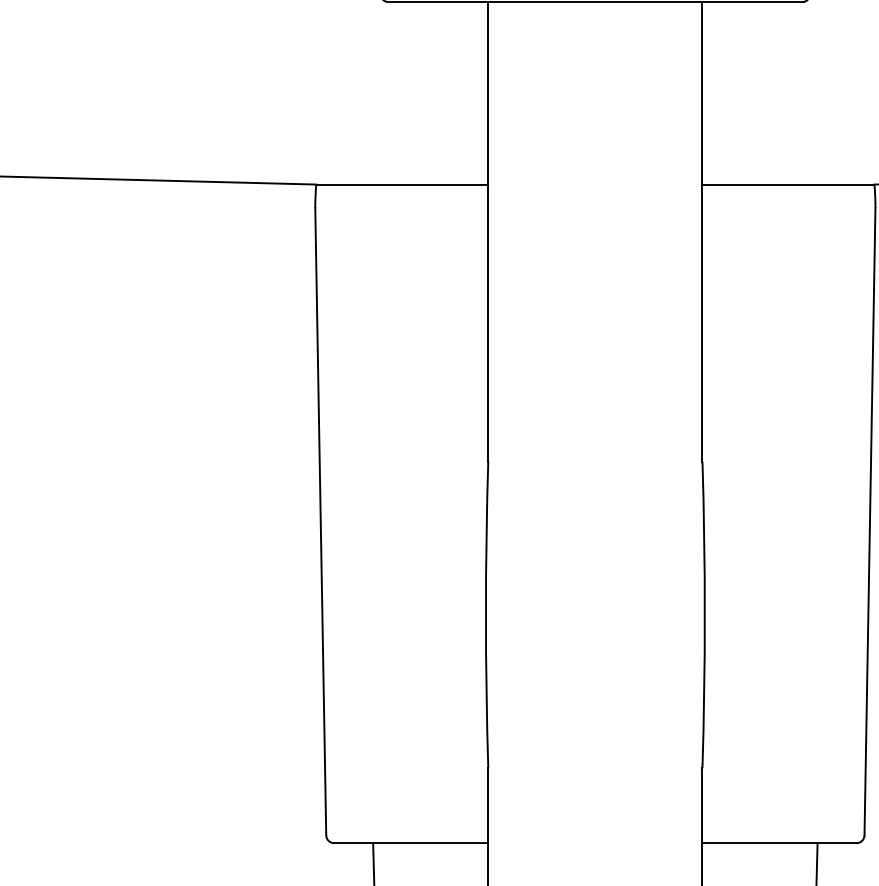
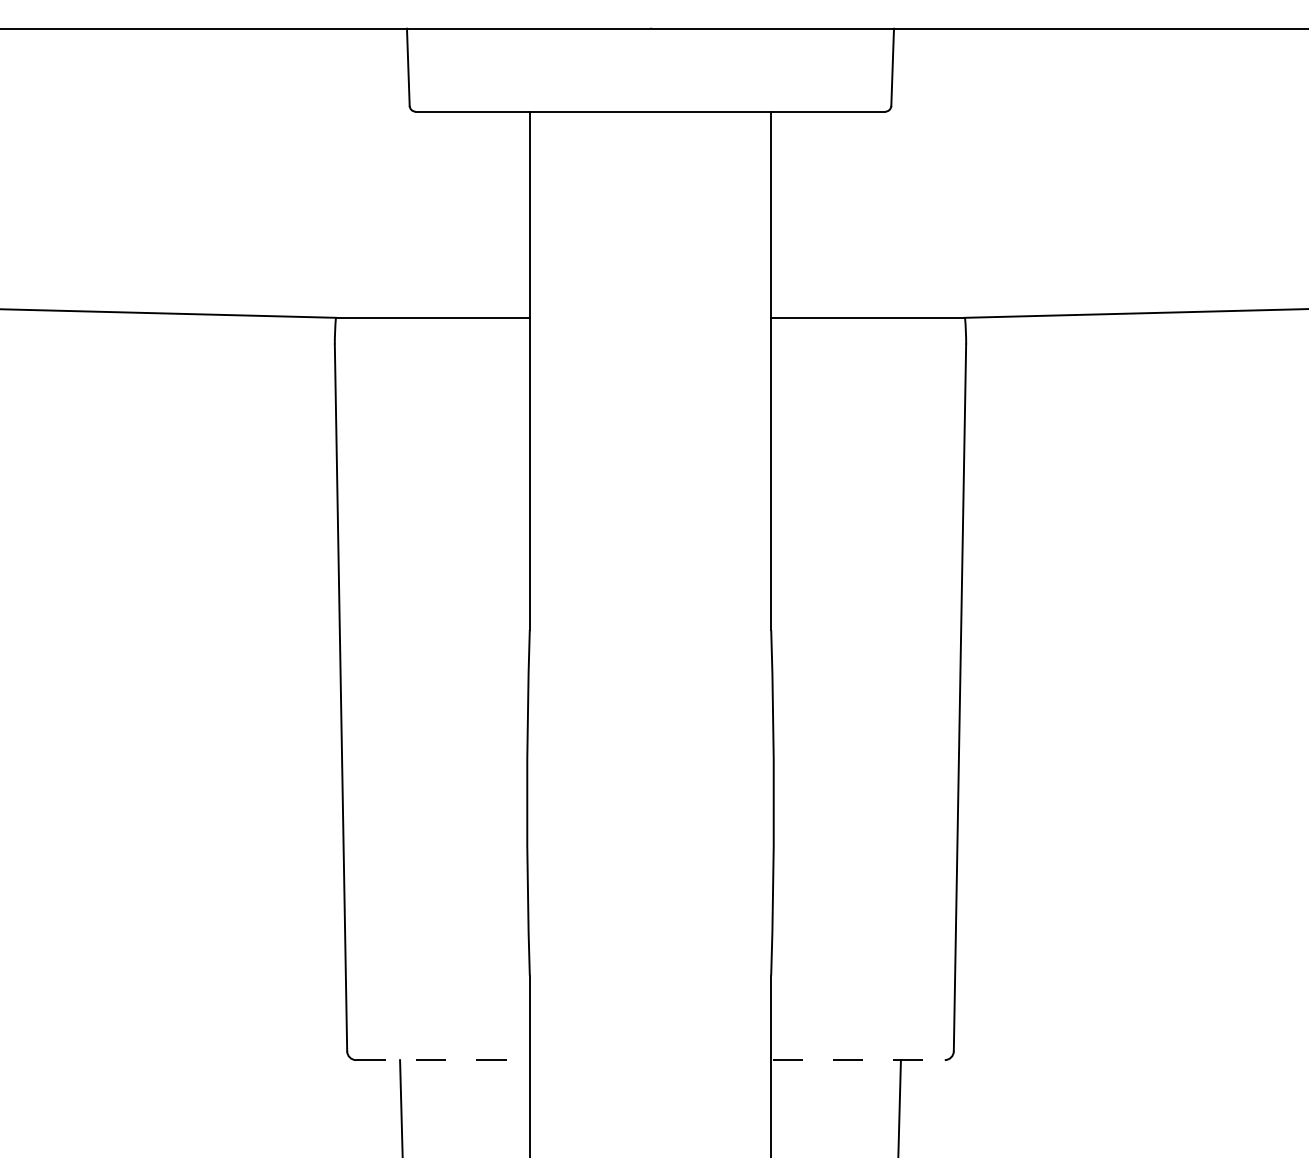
line: (410, 843) -> (442, 1060), solid -> dashed
line: (779, 843) -> (858, 1060), solid -> dashed

